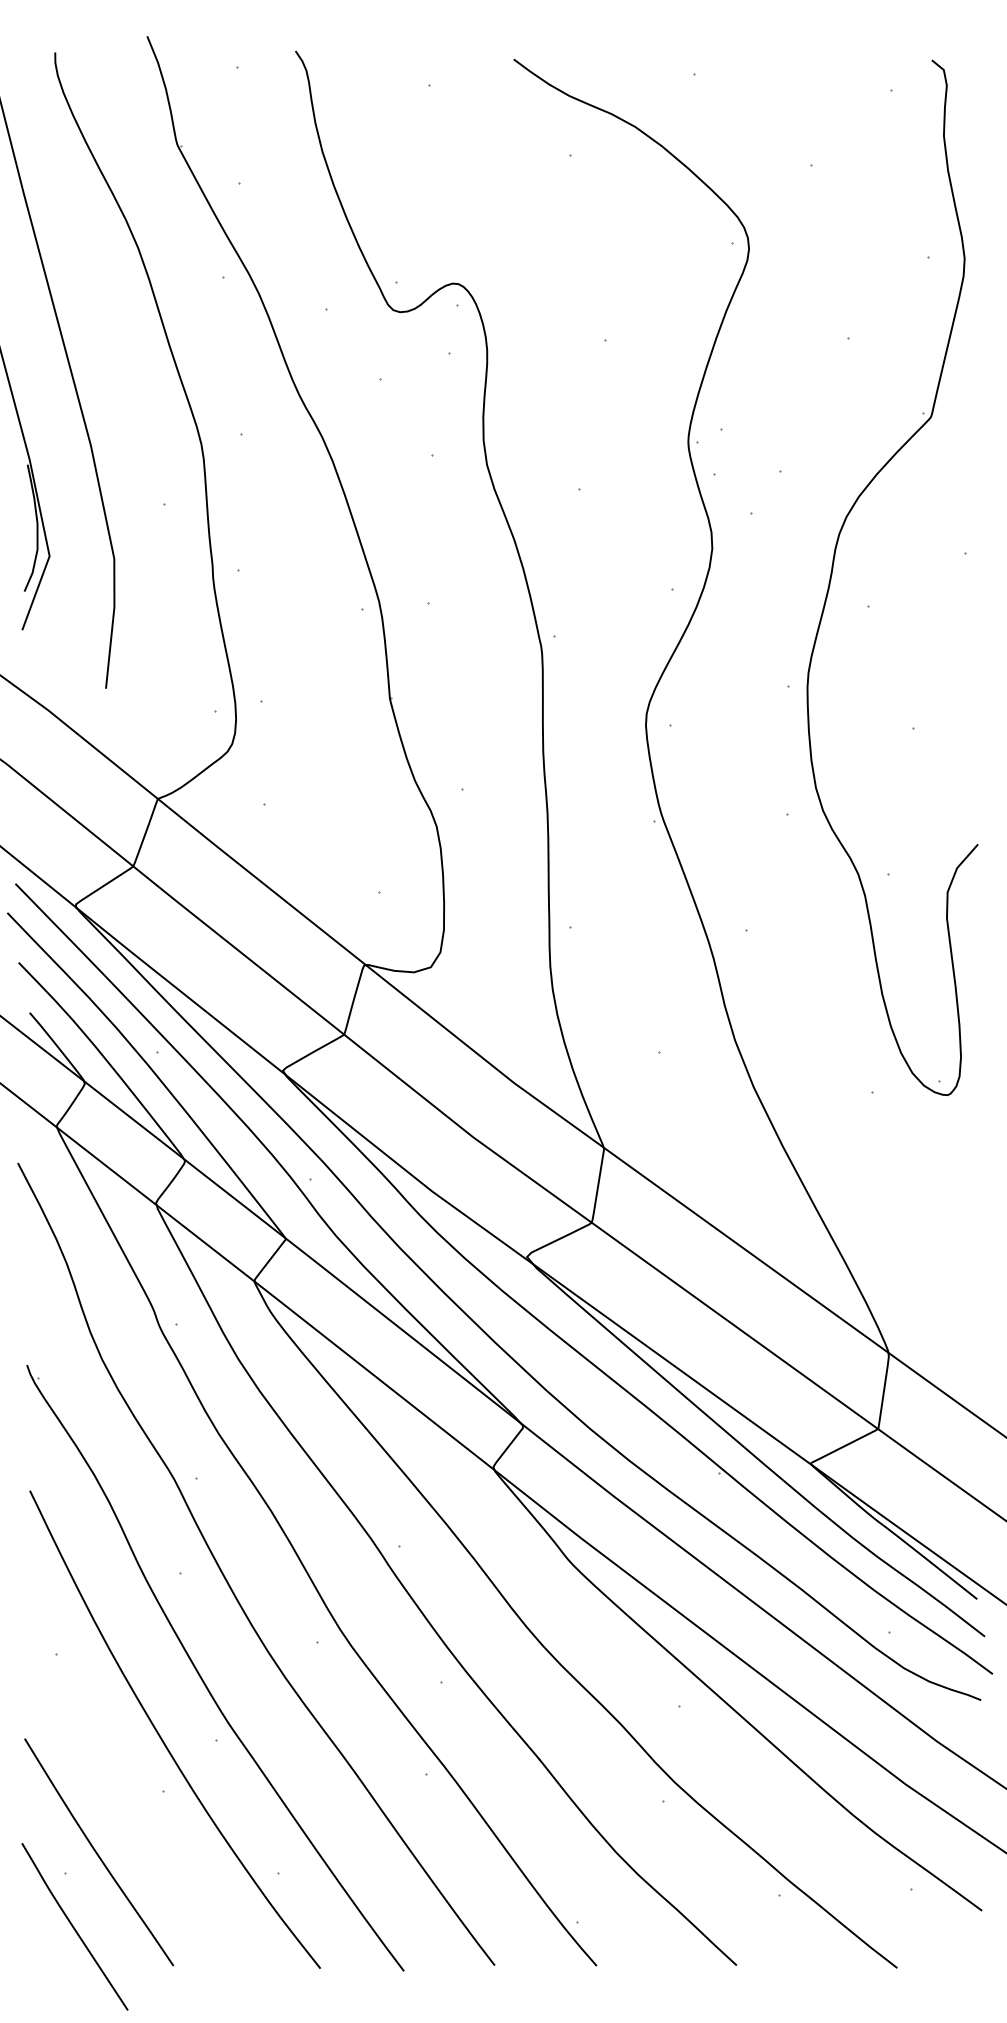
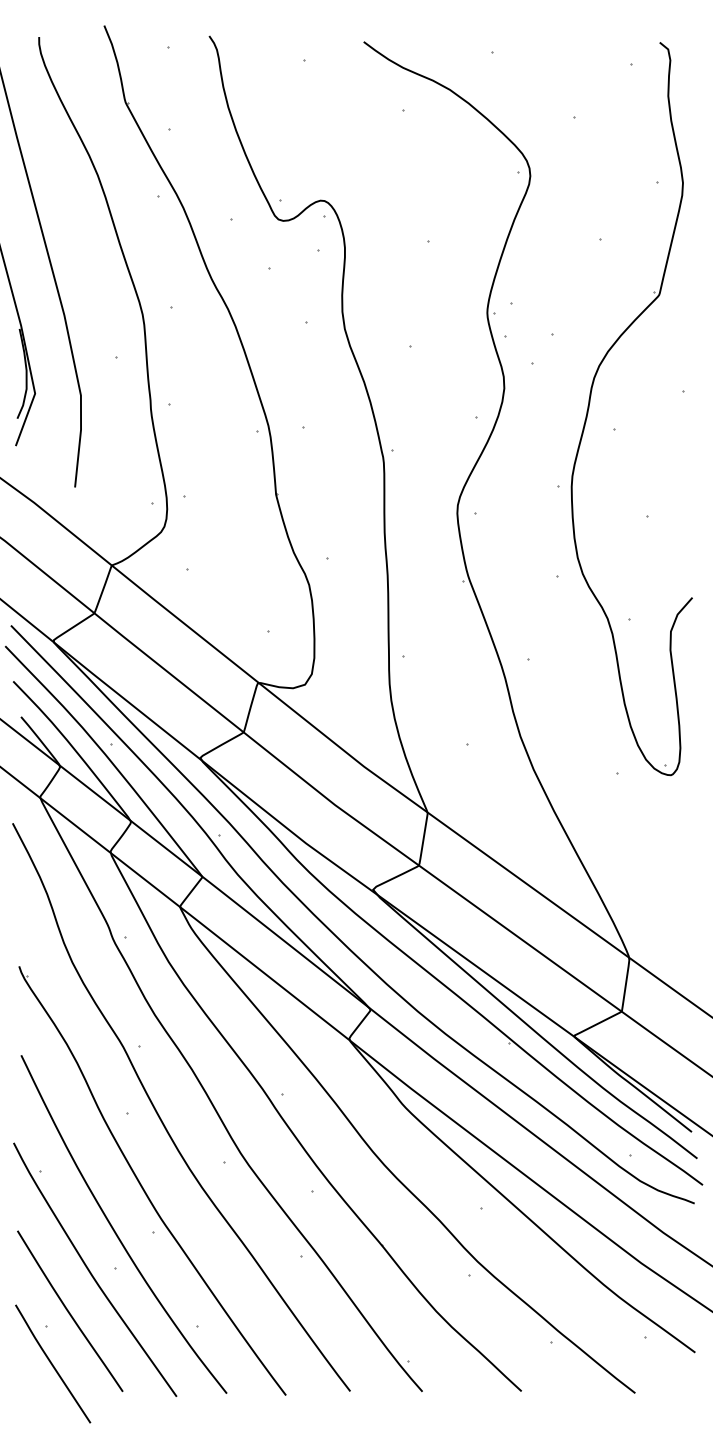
curve: (129, 1797) -> (91, 1272), added

